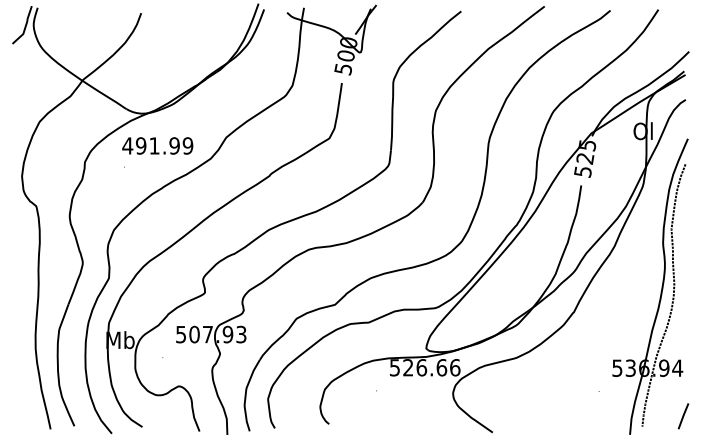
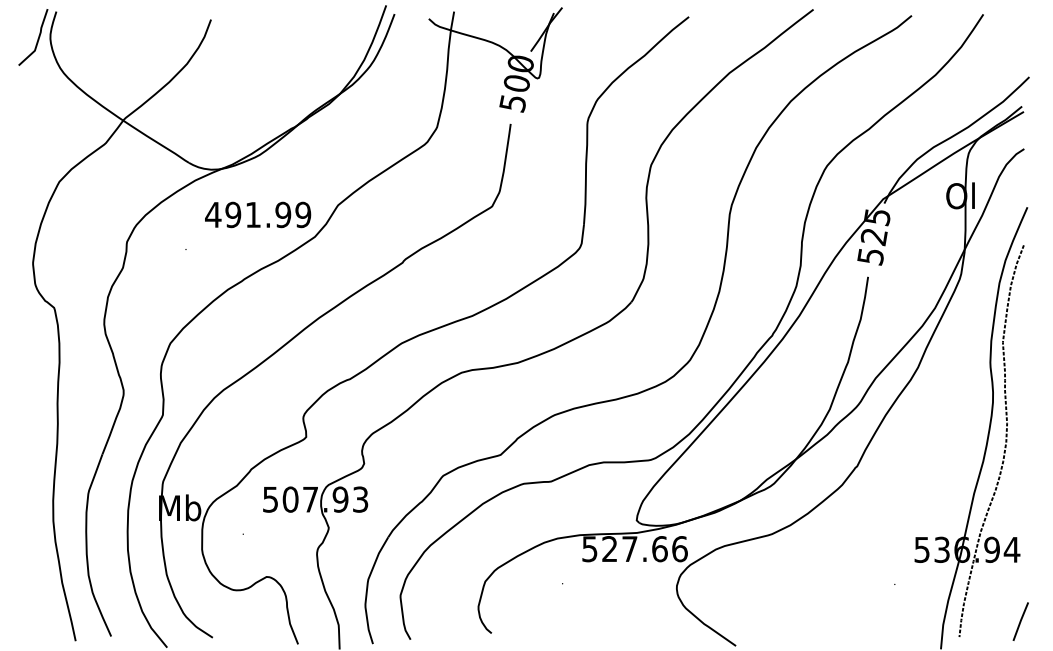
text: (157, 145) -> (257, 214), moved
text: (421, 367) -> (629, 548), 526.66 -> 527.66

